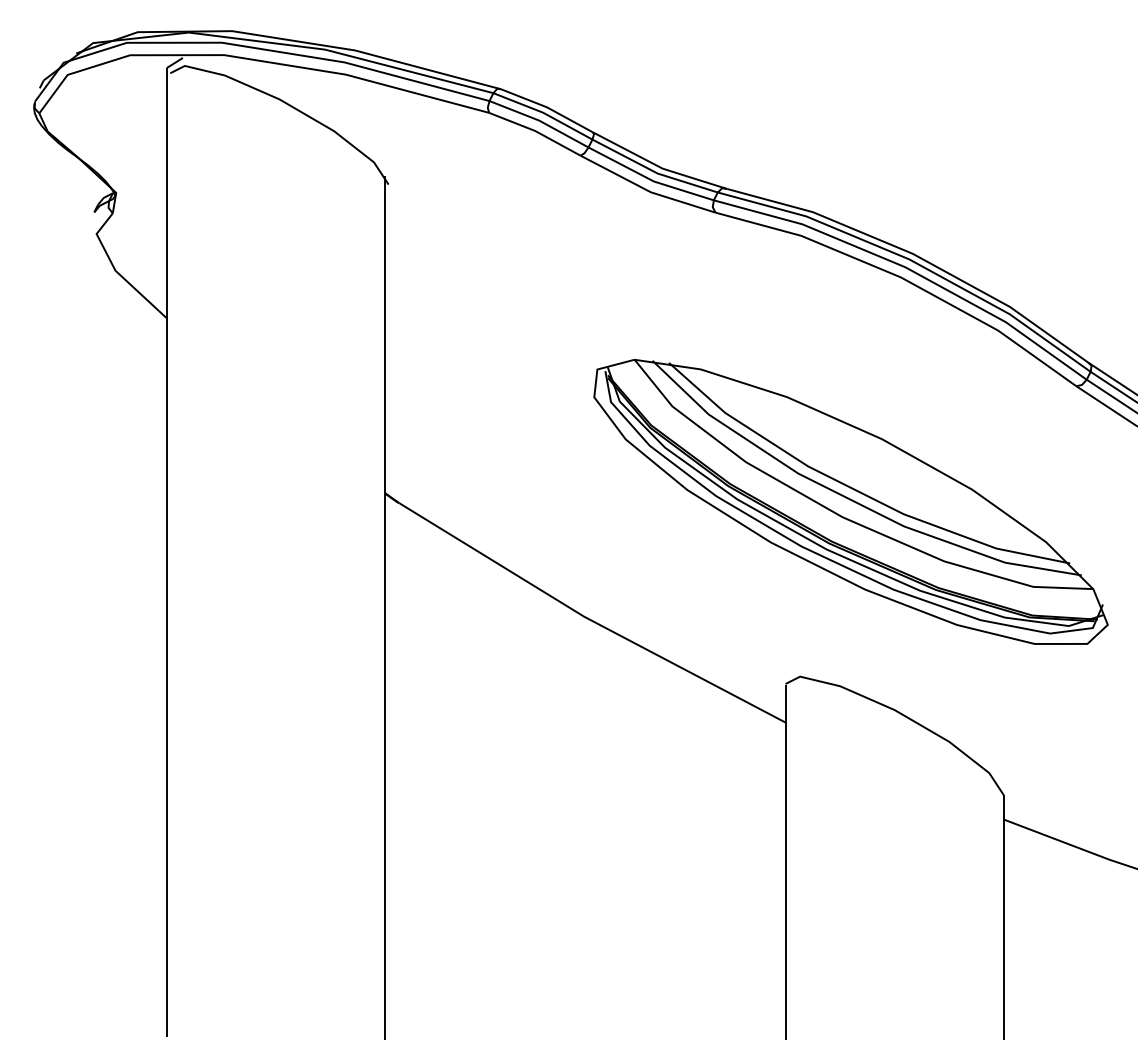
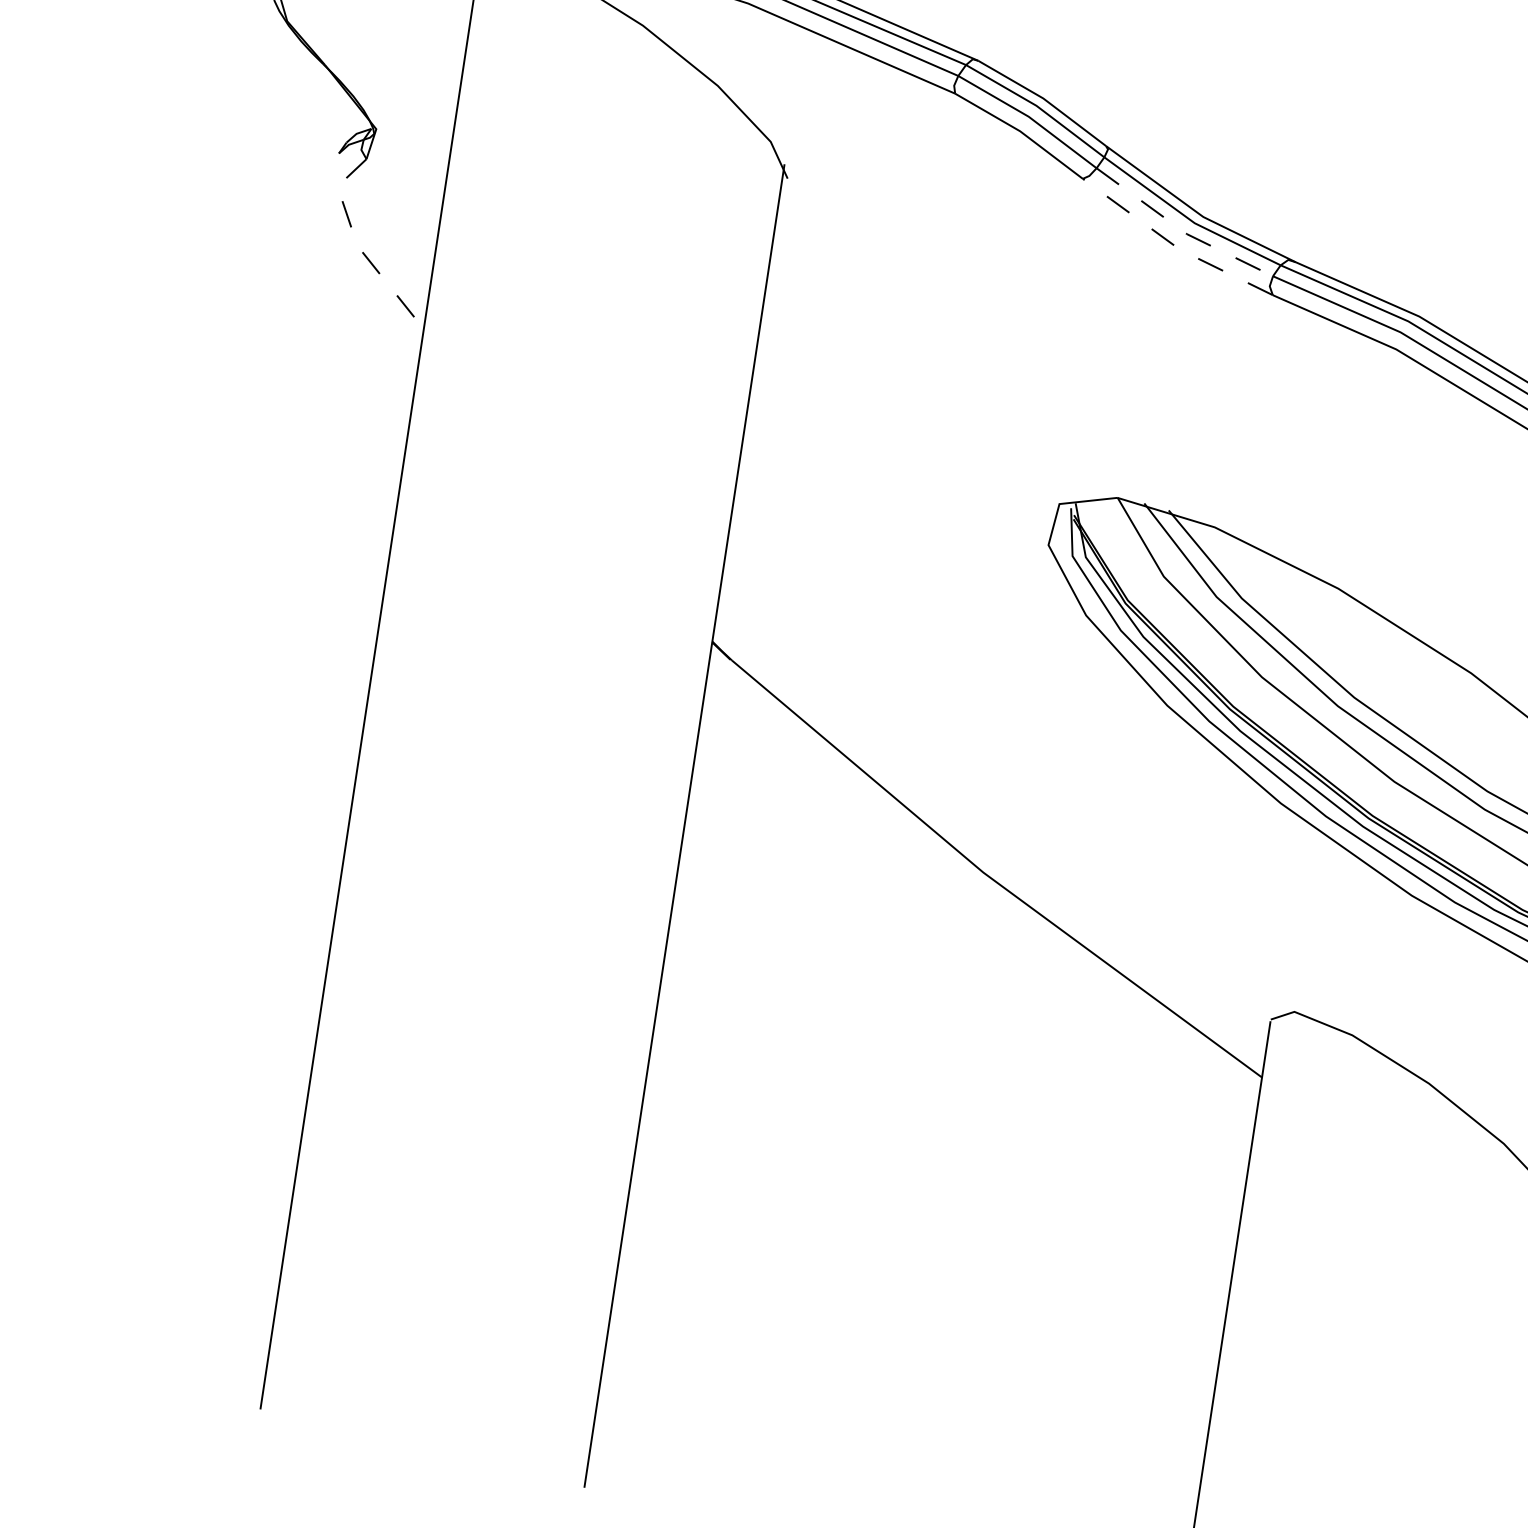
line: (649, 179) -> (1181, 230), solid -> dashed
line: (645, 189) -> (1172, 244), solid -> dashed
line: (115, 270) -> (357, 245), solid -> dashed

